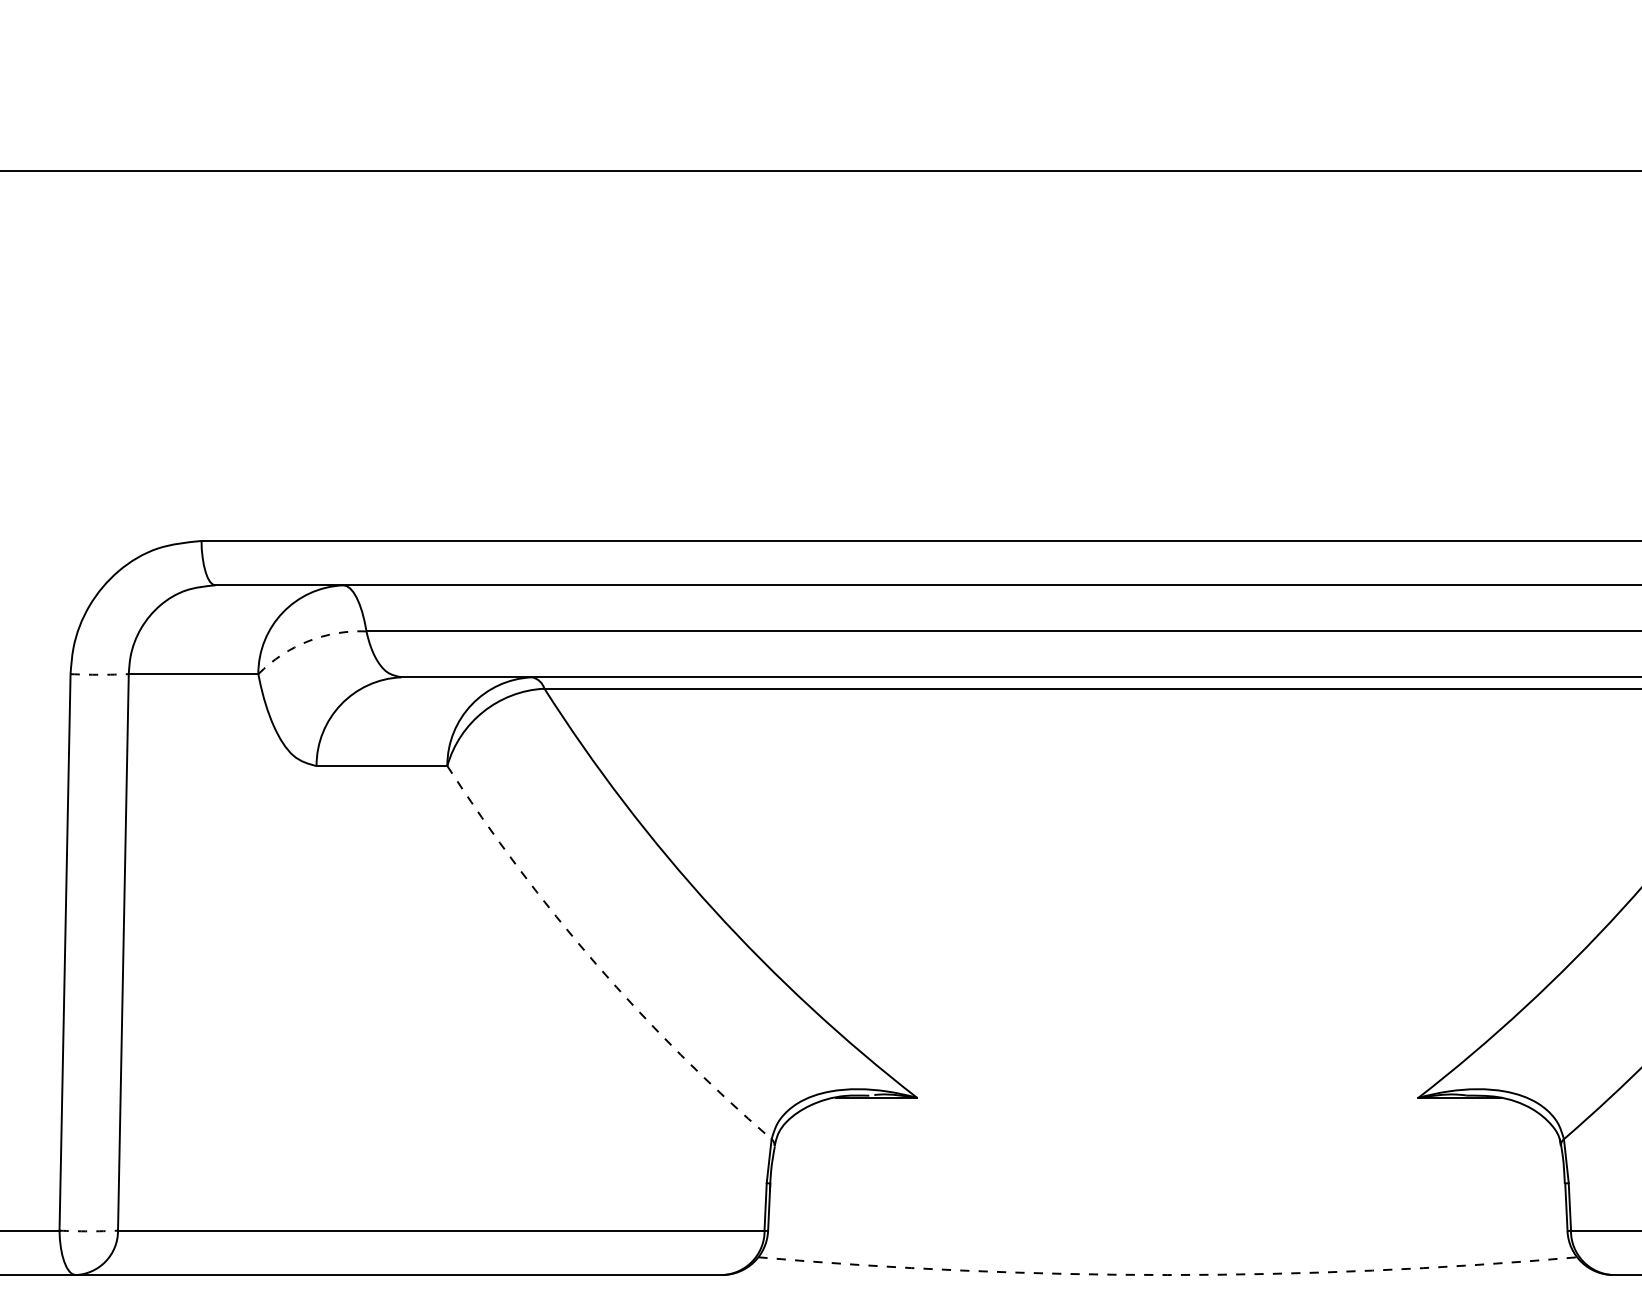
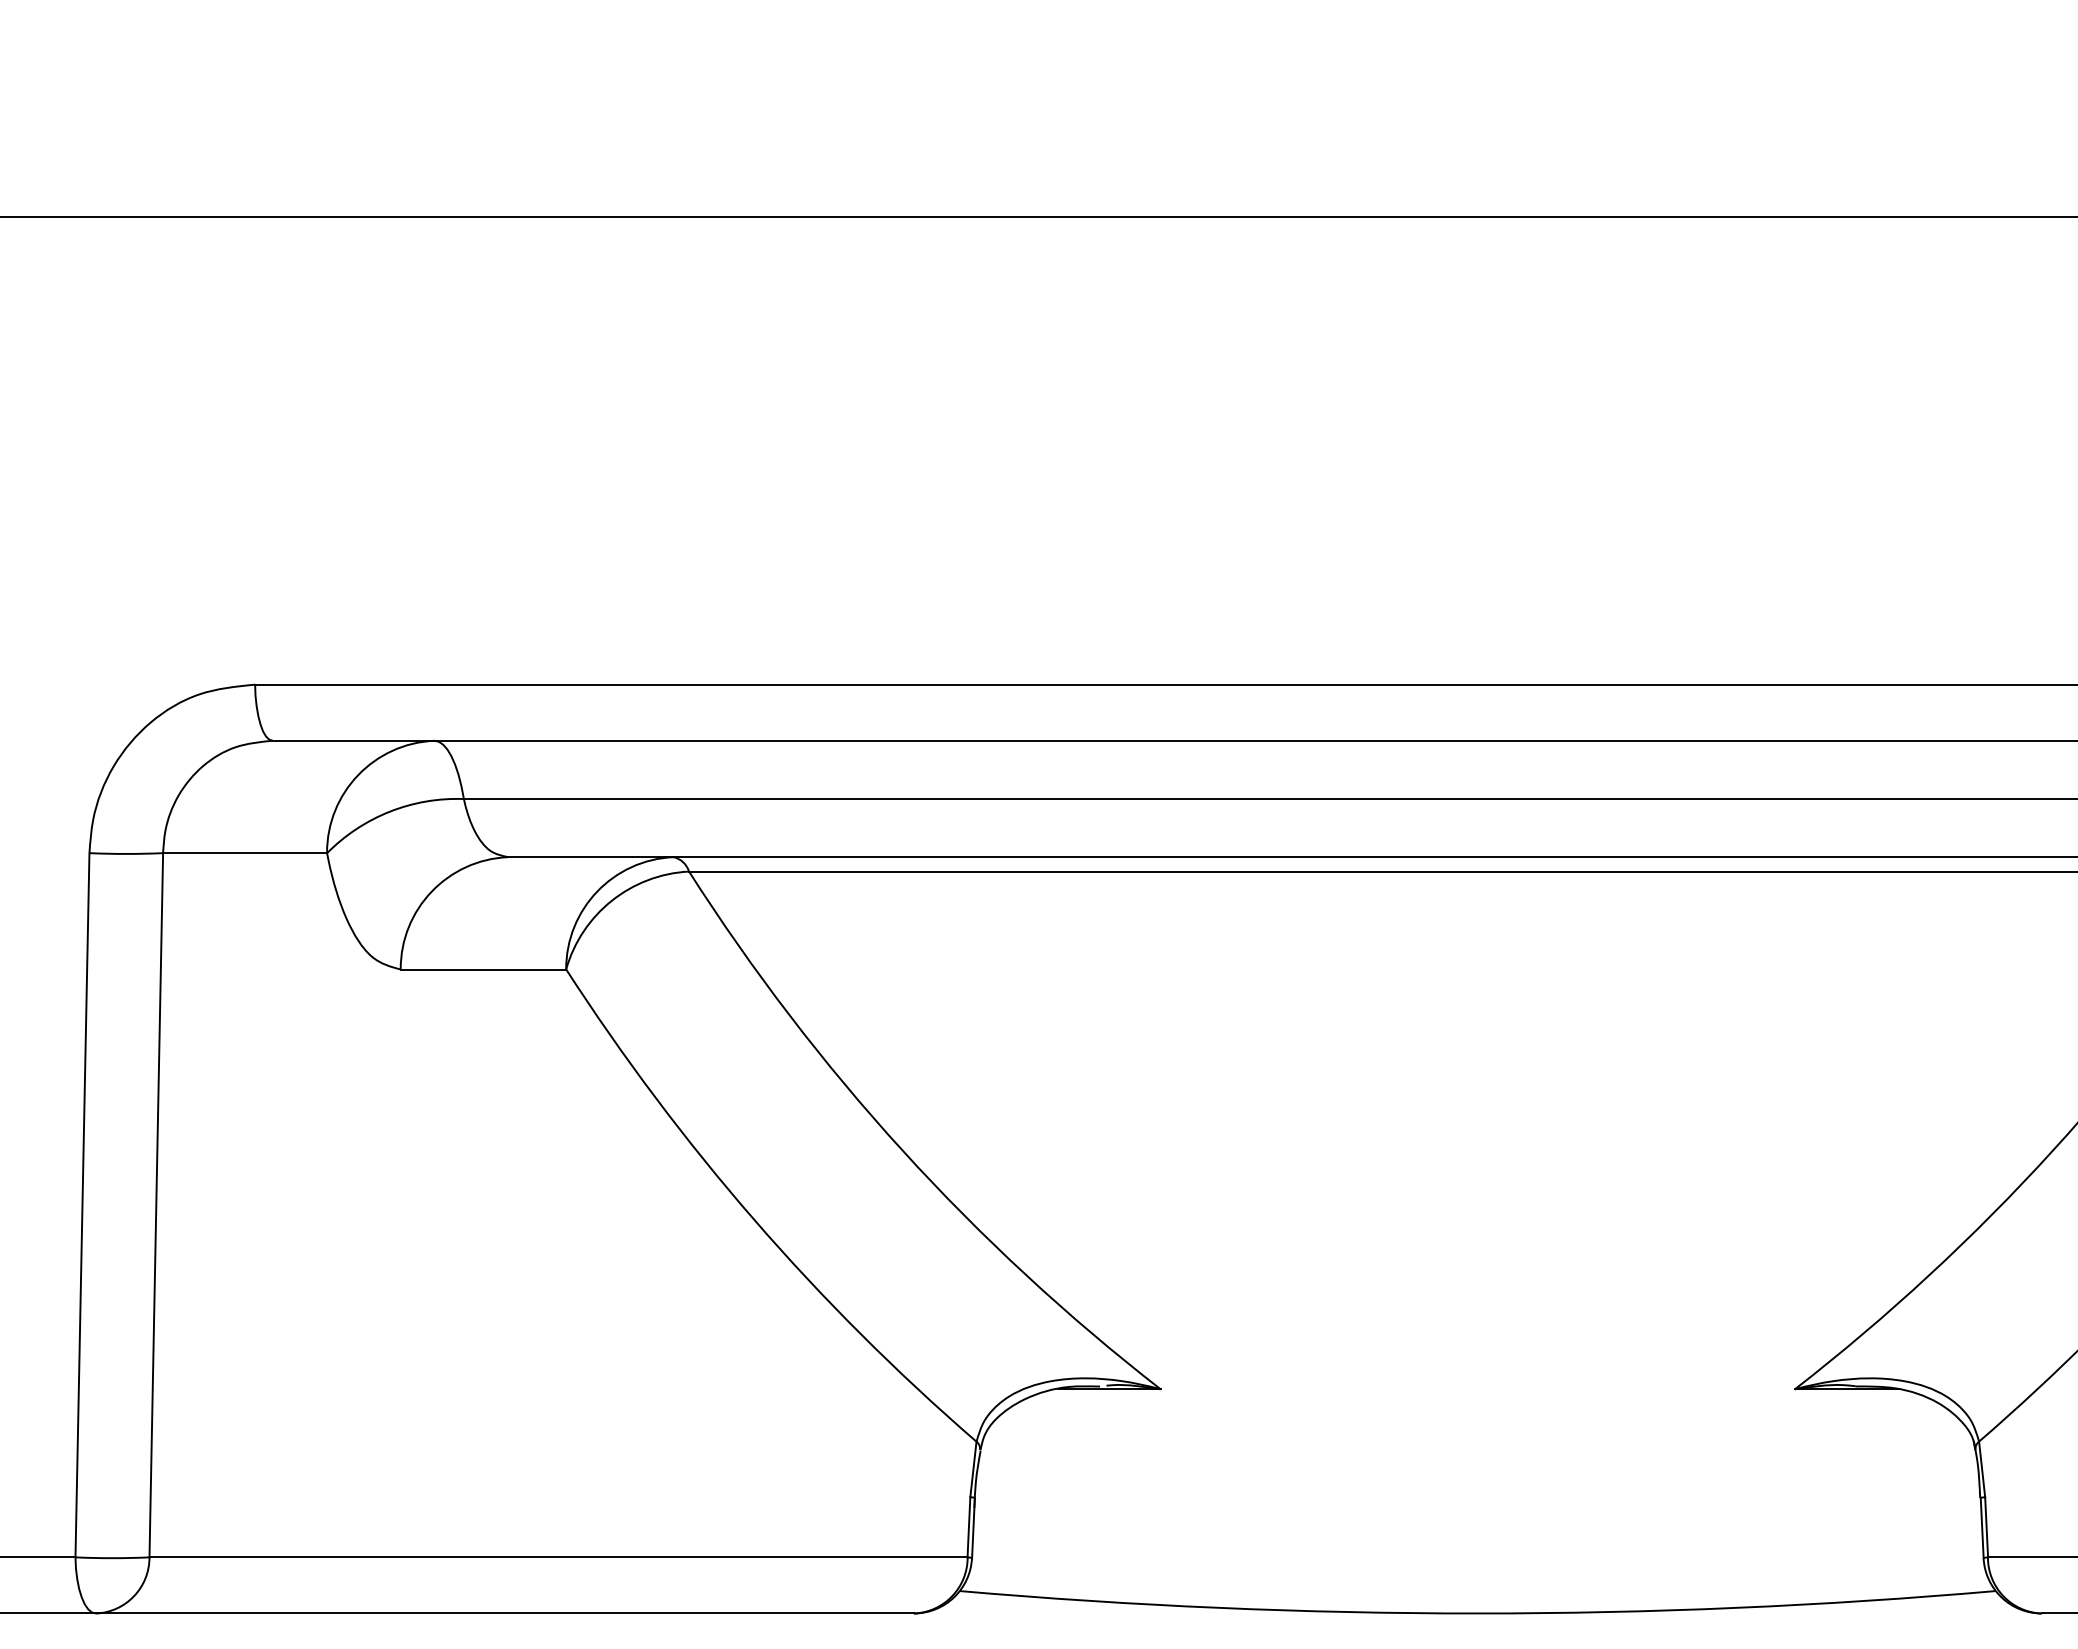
arc: (307, 641) -> (389, 811), dashed -> solid
arc: (99, 674) -> (126, 853), dashed -> solid
arc: (596, 964) -> (754, 1220), dashed -> solid
arc: (88, 1231) -> (112, 1558), dashed -> solid
arc: (1167, 1275) -> (1477, 1613), dashed -> solid

